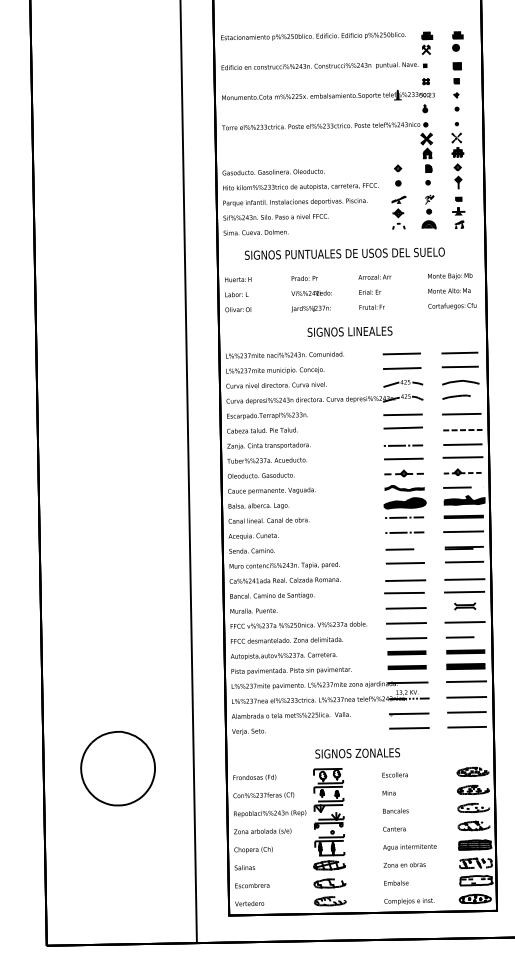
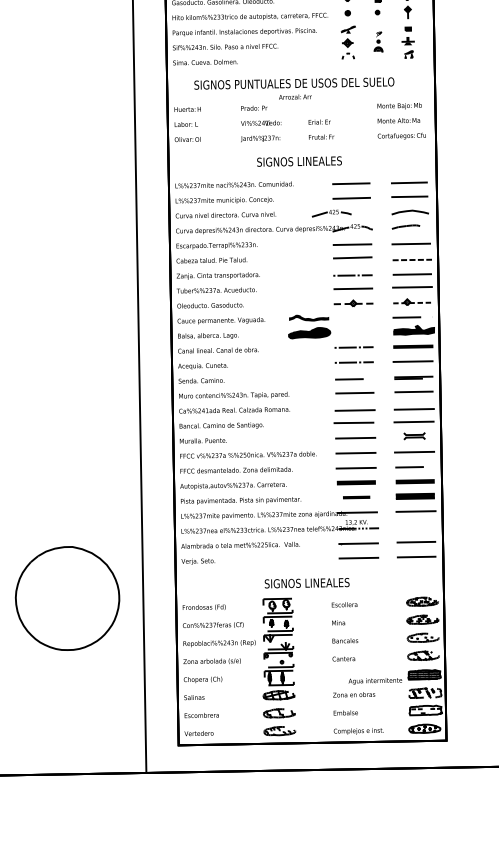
part: (428, 211) -> (377, 41), size x0.6
text: (374, 276) -> (294, 96), moved
part: (403, 383) -> (331, 213), moved
part: (404, 497) -> (308, 327), moved
part: (406, 667) -> (355, 497), size x0.7
line: (466, 697) -> (415, 527), removed
text: (365, 752) -> (314, 582), SIGNOS ZONALES -> SIGNOS LINEALES
part: (117, 768) -> (66, 598), size x1.4
text: (409, 847) -> (374, 681), moved

